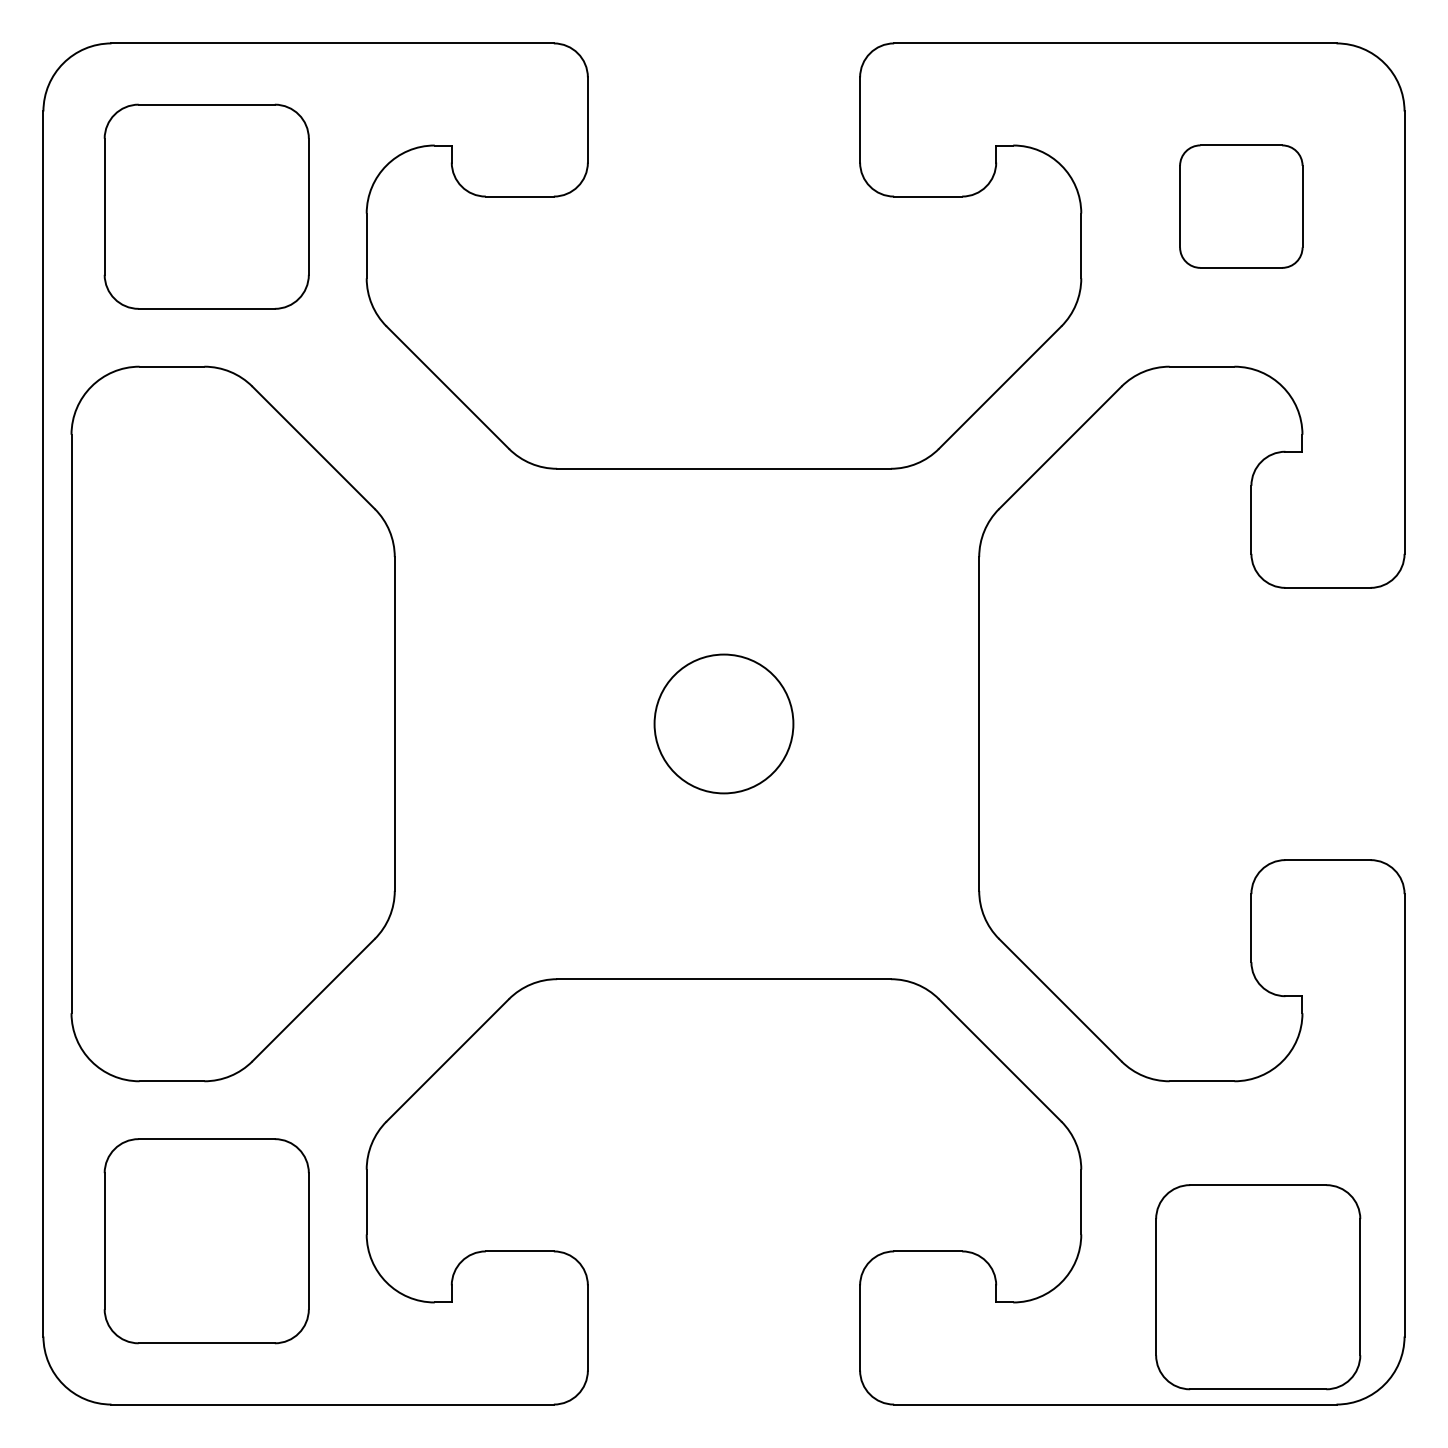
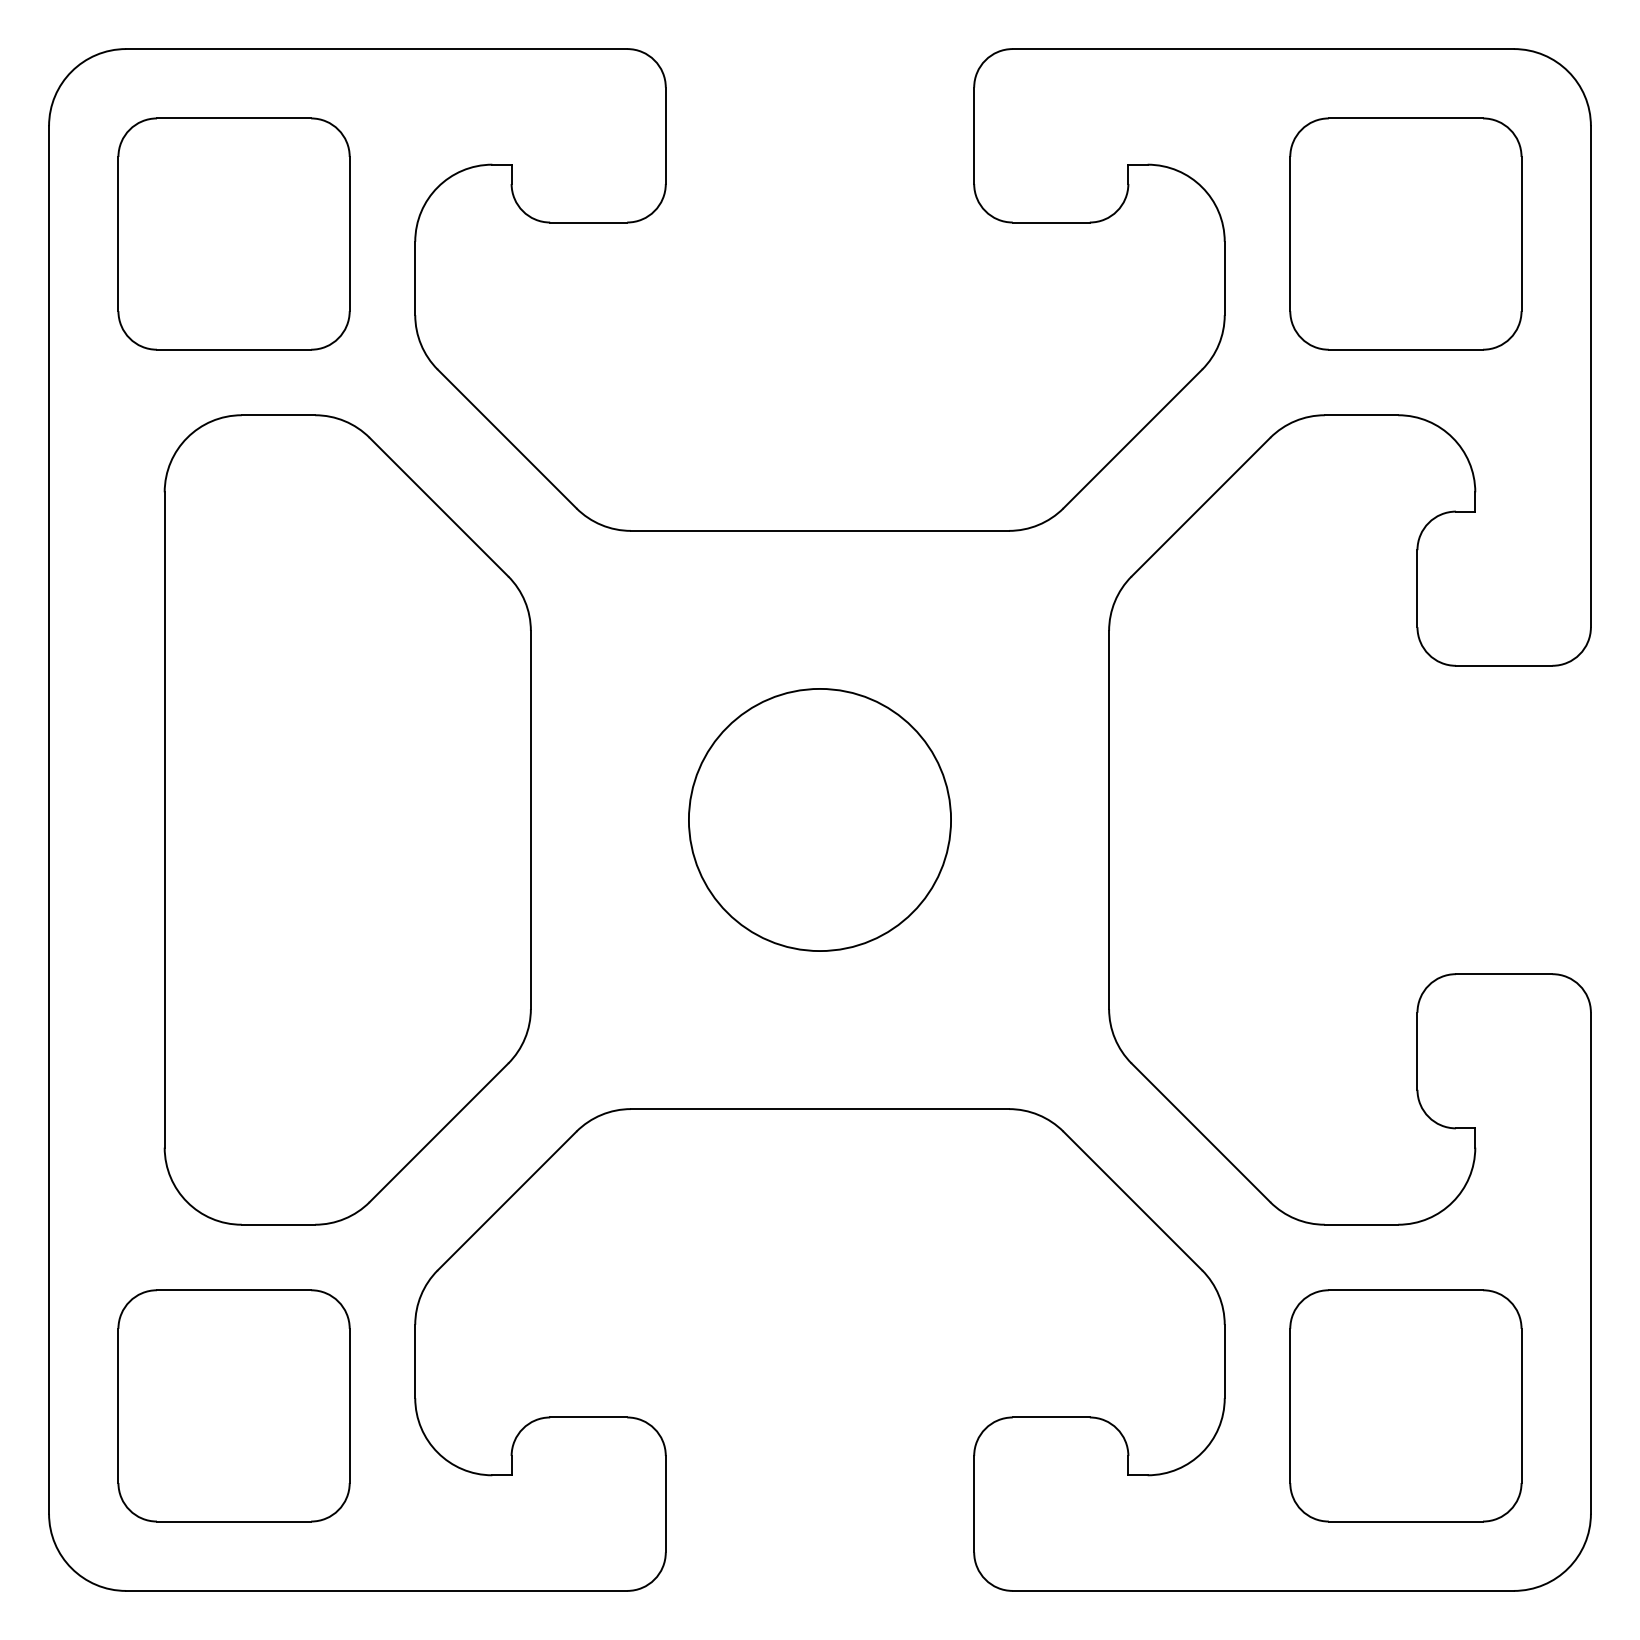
part: (1241, 206) -> (1406, 233), size x1.67
part: (232, 723) -> (347, 819), moved
circle: (723, 723) -> (819, 819), size x1.67
part: (1258, 1287) -> (1406, 1406), moved

